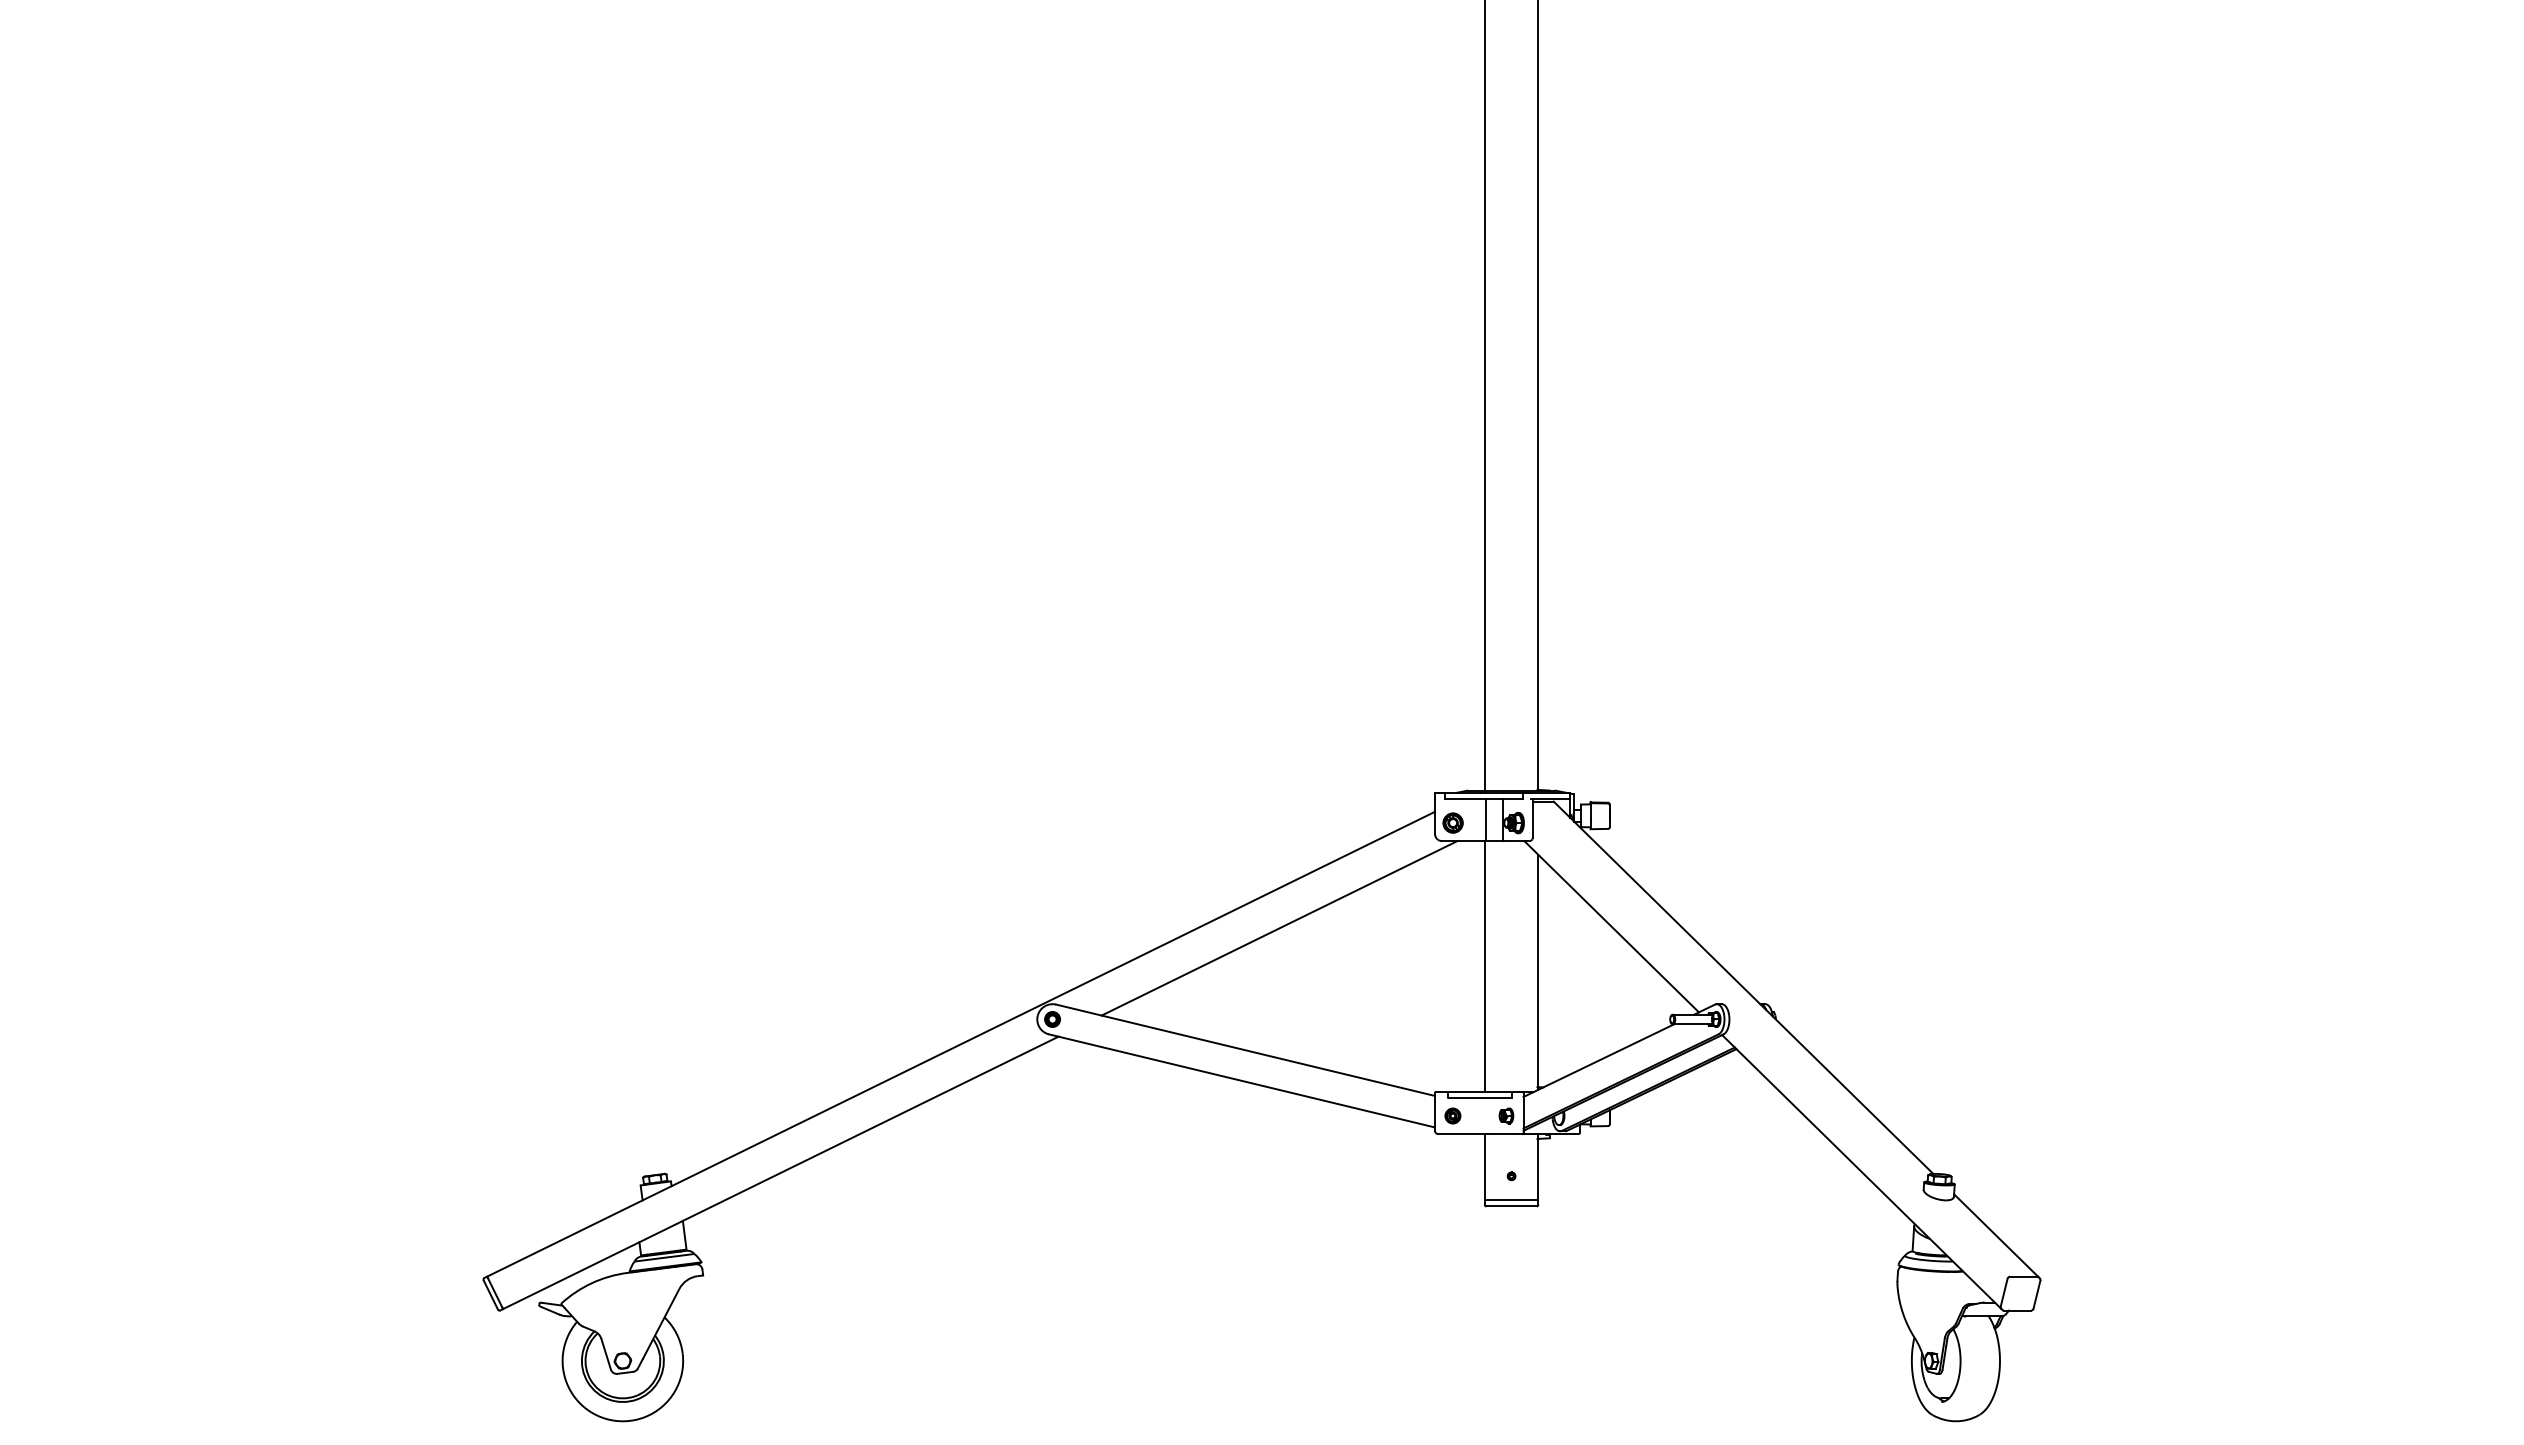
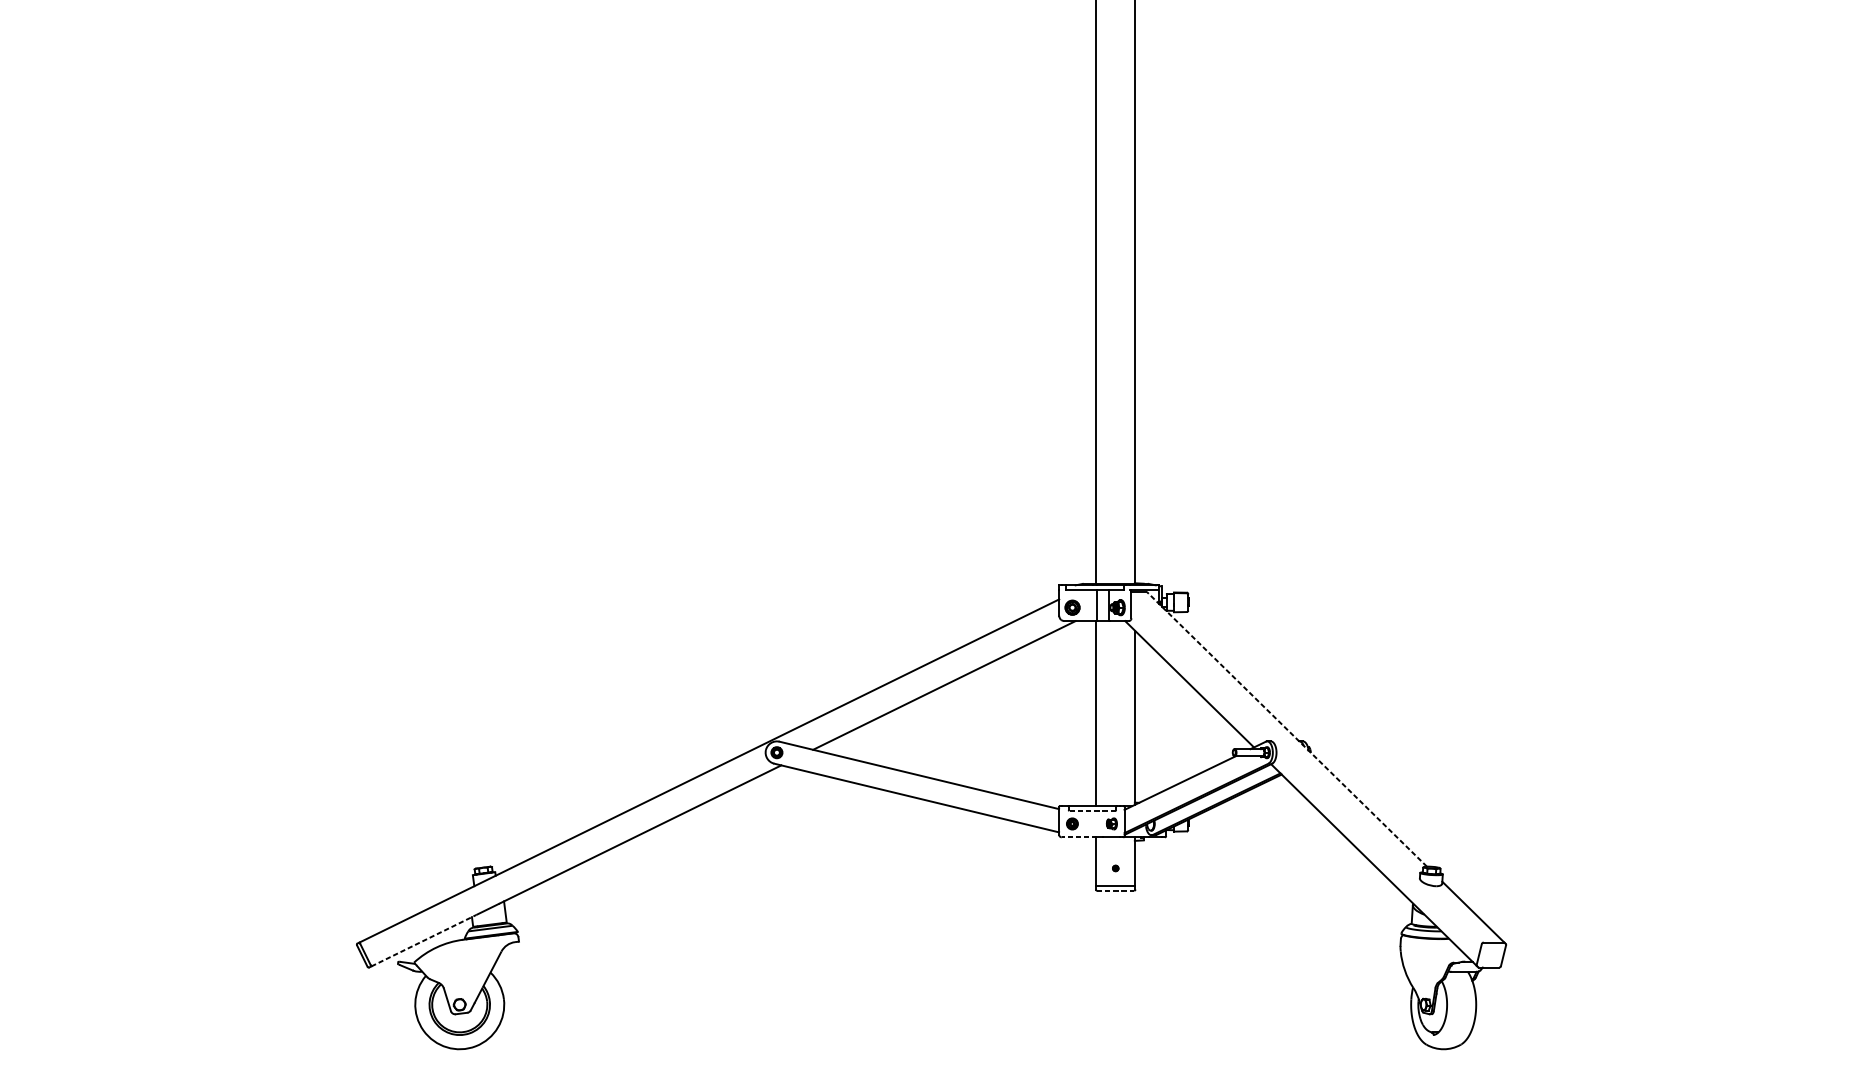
line: (1743, 987) -> (1286, 729), solid -> dashed
line: (1479, 1097) -> (1092, 810), solid -> dashed
line: (1462, 1134) -> (1079, 837), solid -> dashed
line: (1512, 1206) -> (1116, 890), solid -> dashed
line: (574, 1274) -> (424, 940), solid -> dashed

